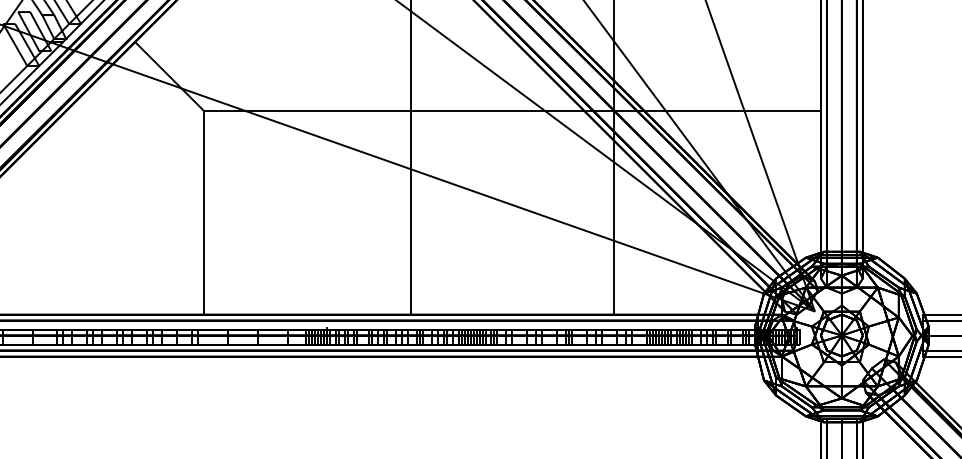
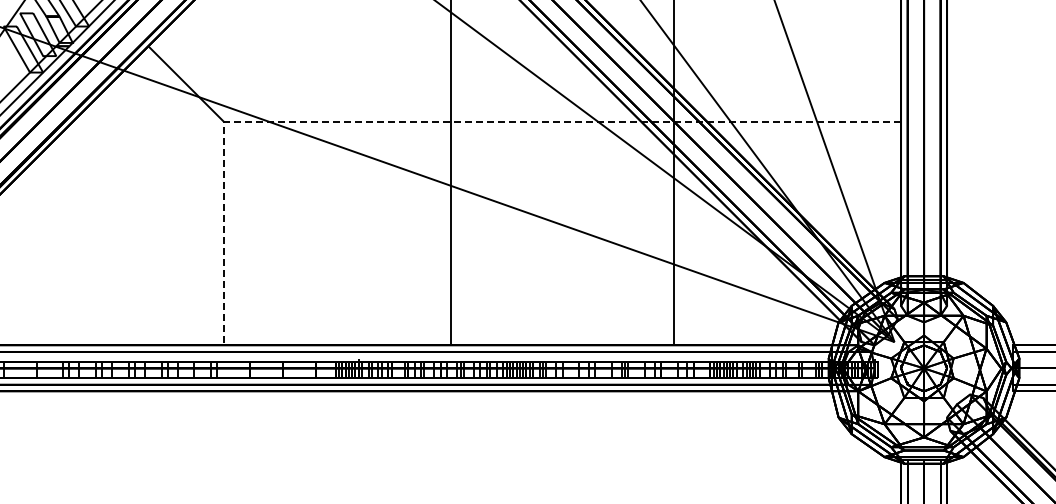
line: (409, 110) -> (449, 121), solid -> dashed

